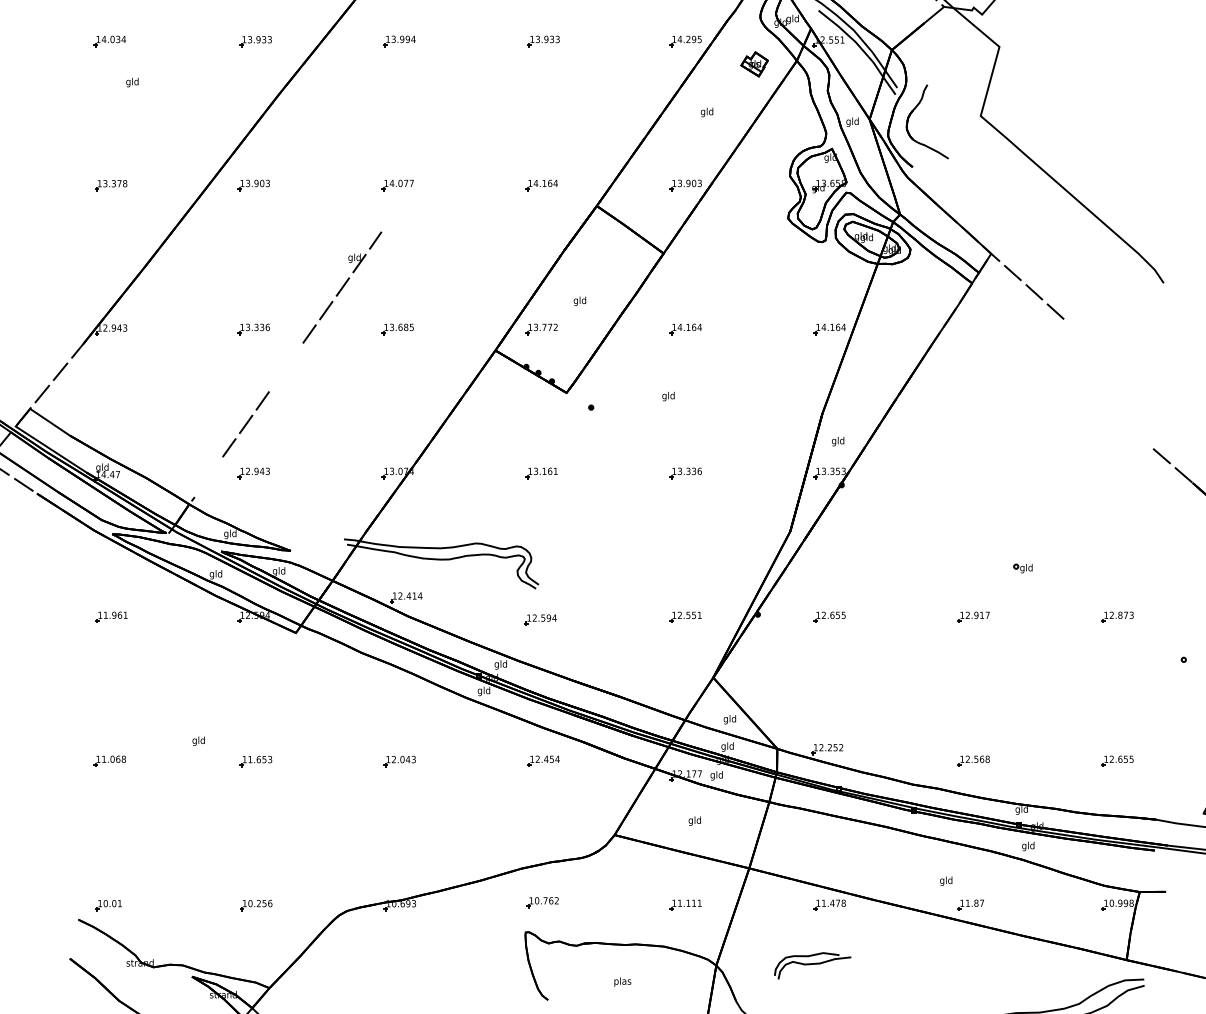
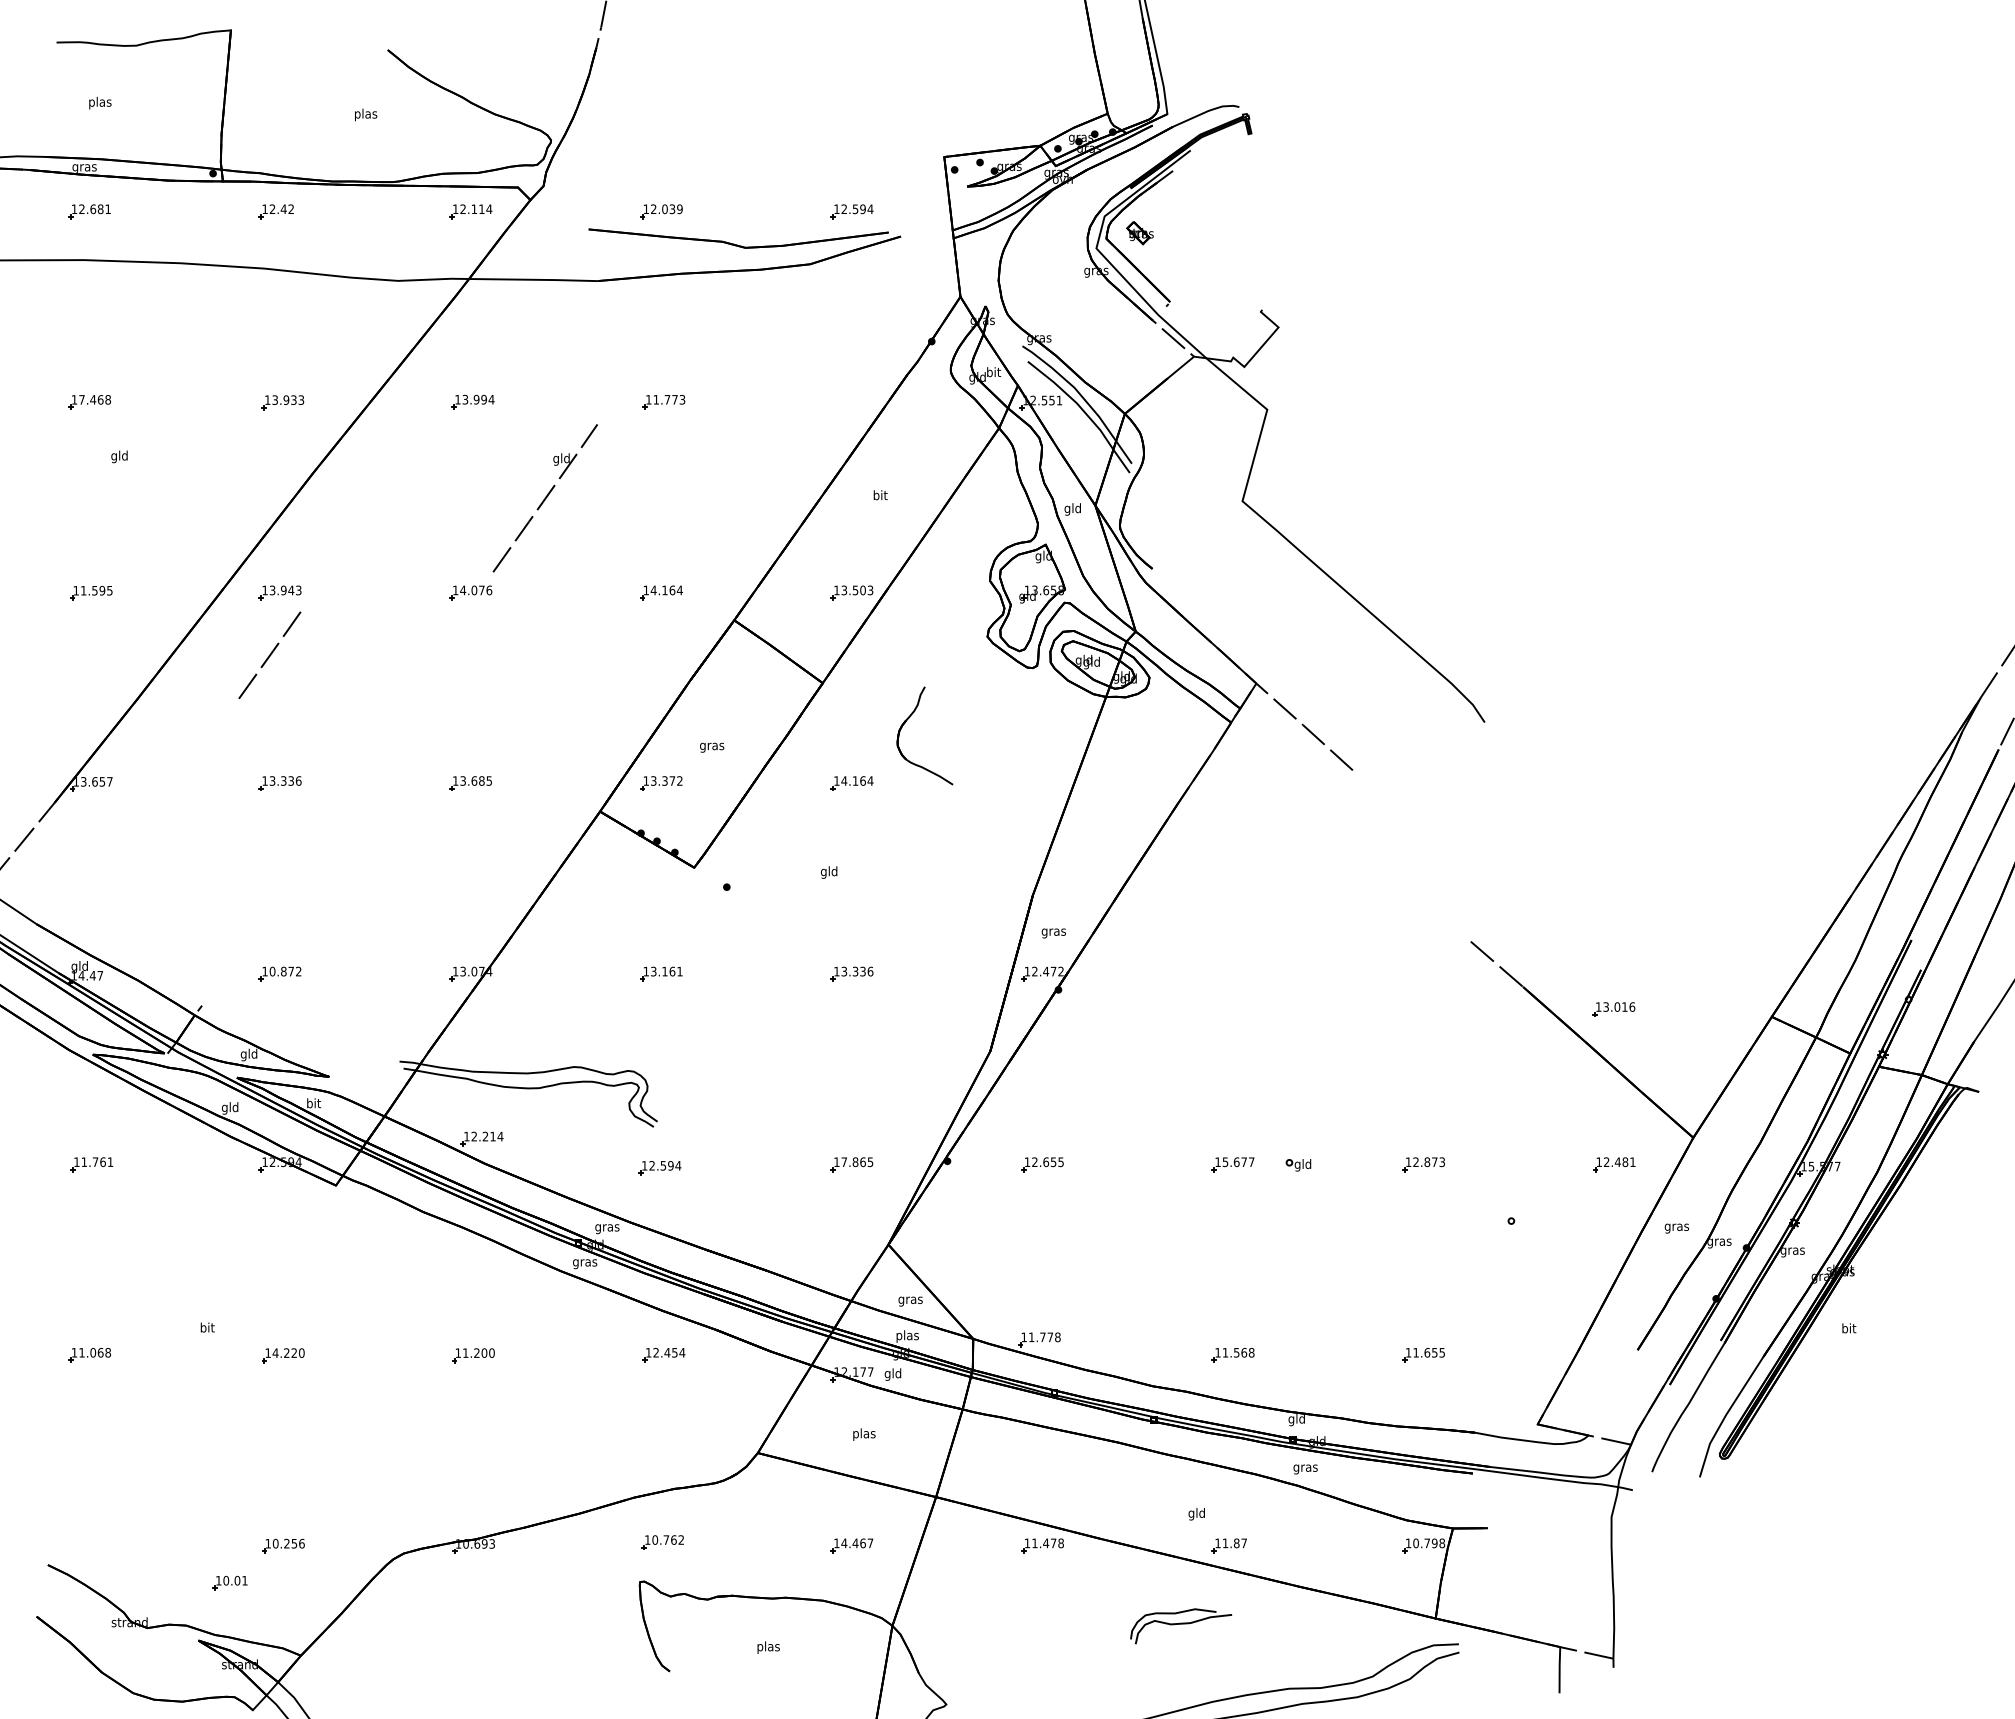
text: (792, 19) -> (993, 373), gld -> bit
text: (113, 39) -> (94, 399), 14.034 -> 17.468
text: (544, 39) -> (665, 399), 13.933 -> 11.773
part: (685, 41) -> (851, 402), removed
part: (754, 64) -> (942, 432), removed
text: (707, 112) -> (880, 496), gld -> bit
part: (912, 112) -> (905, 723), moved
text: (688, 182) -> (855, 589), 13.903 -> 13.503
text: (115, 183) -> (96, 590), 13.378 -> 11.595
text: (262, 183) -> (291, 590), 13.903 -> 13.943
text: (411, 183) -> (489, 590), 14.077 -> 14.076
part: (341, 287) -> (544, 498), moved
text: (580, 301) -> (712, 746), gld -> gras
text: (115, 327) -> (96, 781), 12.943 -> 13.657
text: (544, 327) -> (664, 780), 13.772 -> 13.372
part: (829, 329) -> (1042, 783), removed
line: (245, 424) -> (269, 655), moved
text: (837, 441) -> (1053, 931), gld -> gras
text: (257, 471) -> (285, 971), 12.943 -> 10.872
text: (833, 471) -> (1047, 971), 13.353 -> 12.472
part: (1023, 568) -> (1298, 1165), moved
text: (278, 571) -> (313, 1104), gld -> bit
text: (408, 595) -> (485, 1136), 12.414 -> 12.214
text: (114, 614) -> (95, 1161), 11.961 -> 11.761
text: (689, 615) -> (857, 1162), 12.551 -> 17.865
text: (974, 615) -> (1234, 1162), 12.917 -> 15.677
text: (501, 664) -> (607, 1227), gld -> gras
text: (484, 691) -> (585, 1262), gld -> gras
text: (729, 719) -> (910, 1300), gld -> gras
text: (198, 740) -> (207, 1328), gld -> bit
text: (727, 747) -> (907, 1336), gld -> plas
text: (831, 747) -> (1044, 1337), 12.252 -> 11.778
text: (260, 759) -> (288, 1352), 11.653 -> 14.220
text: (403, 759) -> (478, 1352), 12.043 -> 11.200
text: (967, 759) -> (1224, 1352), 12.568 -> 11.568
text: (1111, 759) -> (1415, 1352), 12.655 -> 11.655
text: (695, 821) -> (864, 1434), gld -> plas
text: (1028, 846) -> (1305, 1468), gld -> gras
text: (689, 903) -> (857, 1543), 11.111 -> 14.467
text: (1120, 903) -> (1427, 1543), 10.998 -> 10.798
part: (108, 904) -> (229, 1582), moved
part: (813, 966) -> (1181, 1626), moved

